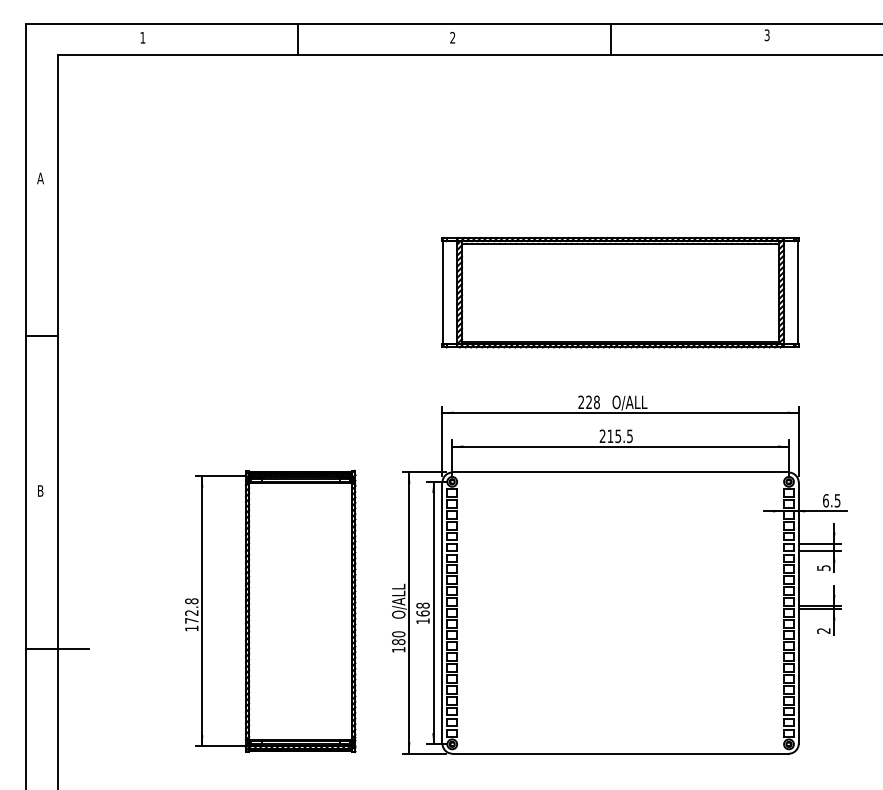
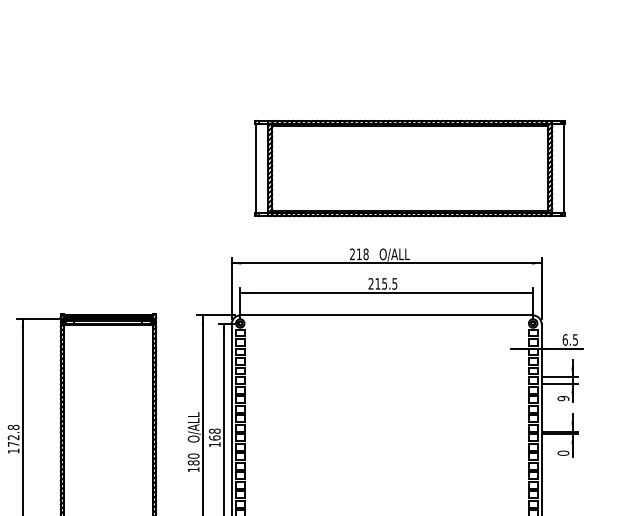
part: (620, 292) -> (410, 168), moved
text: (588, 401) -> (358, 253), 228 -> 218
text: (823, 568) -> (563, 398), 5 -> 9
text: (823, 630) -> (563, 452), 2 -> 0

